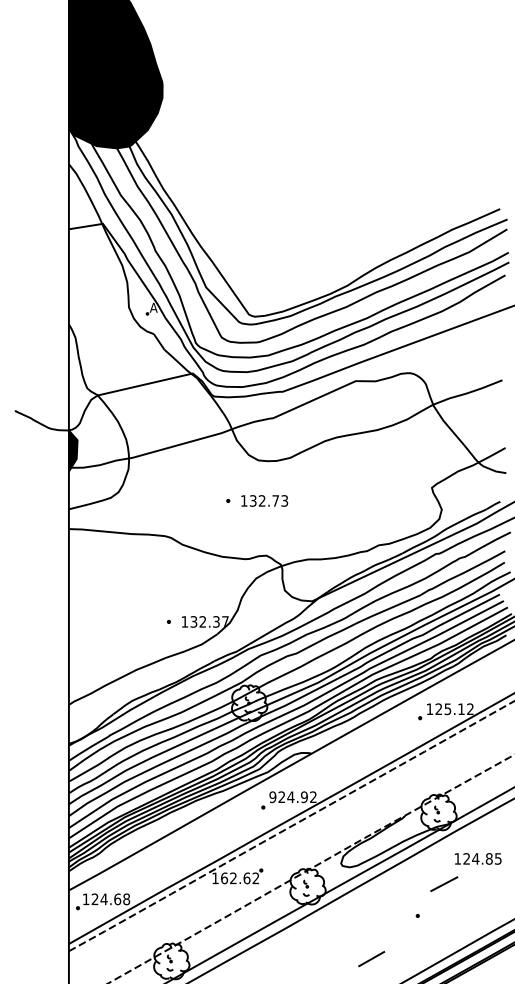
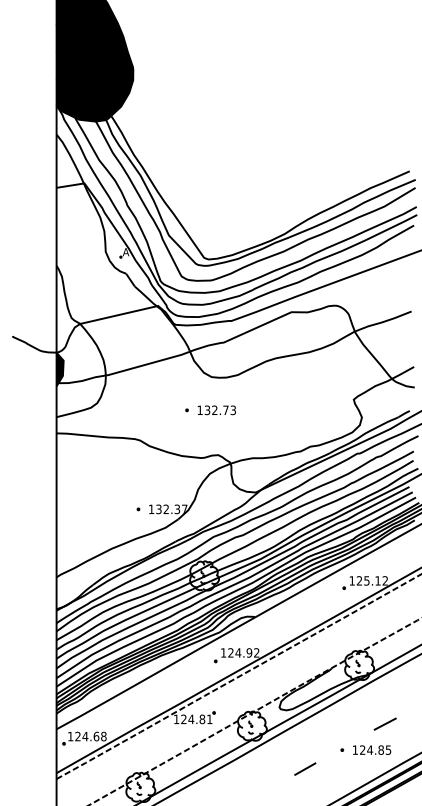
text: (272, 797) -> (223, 653), 924.92 -> 124.92
text: (477, 858) -> (371, 749), moved
text: (240, 878) -> (197, 719), 162.62 -> 124.81
line: (444, 883) -> (385, 723), moved
line: (371, 959) -> (305, 769), moved

